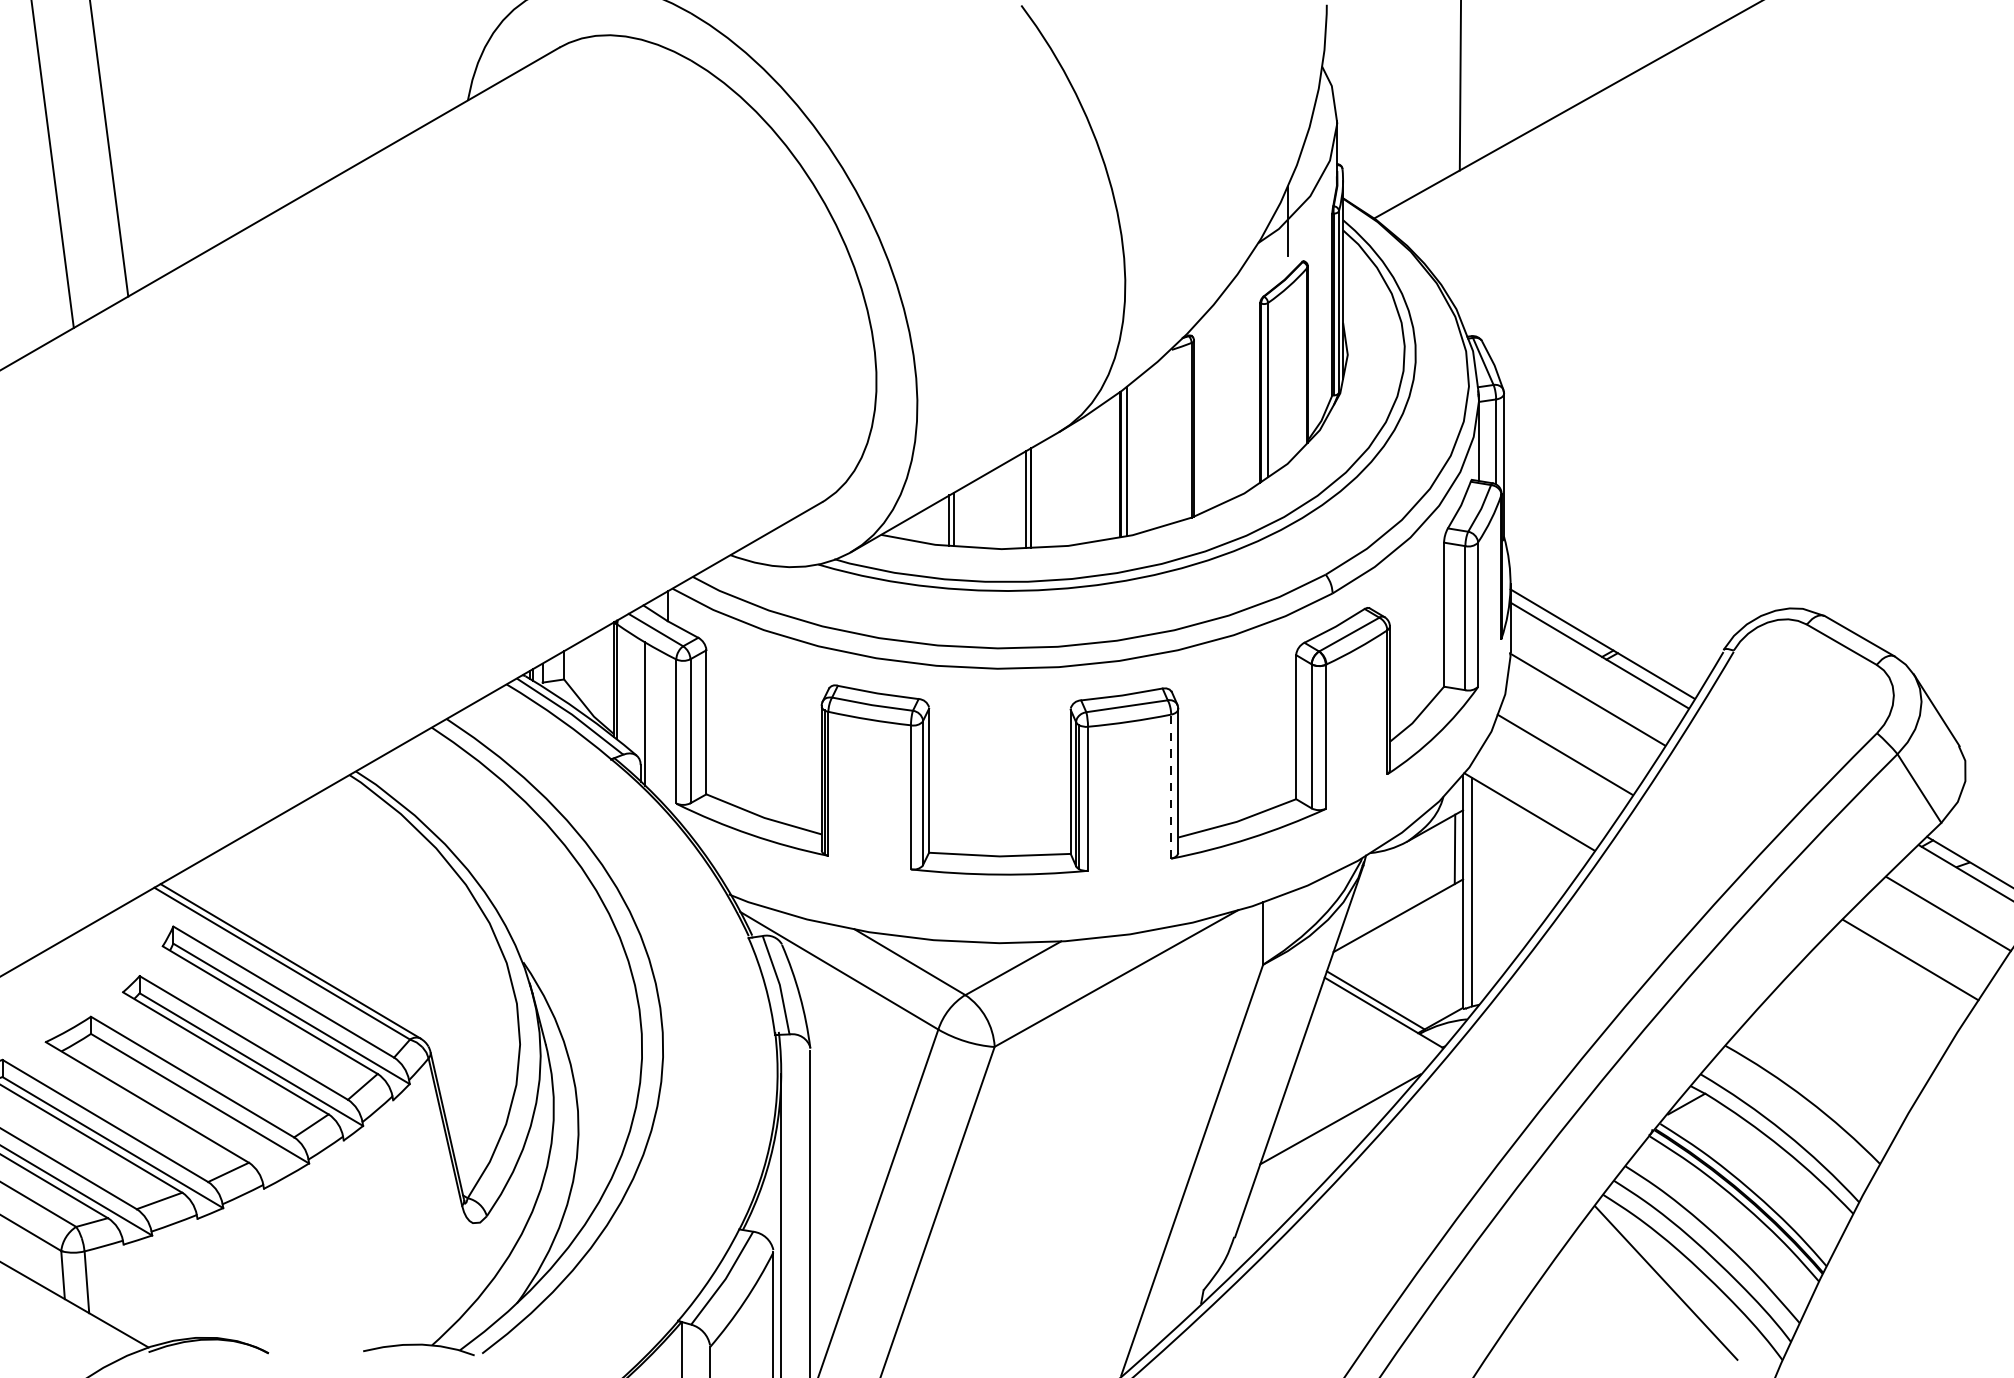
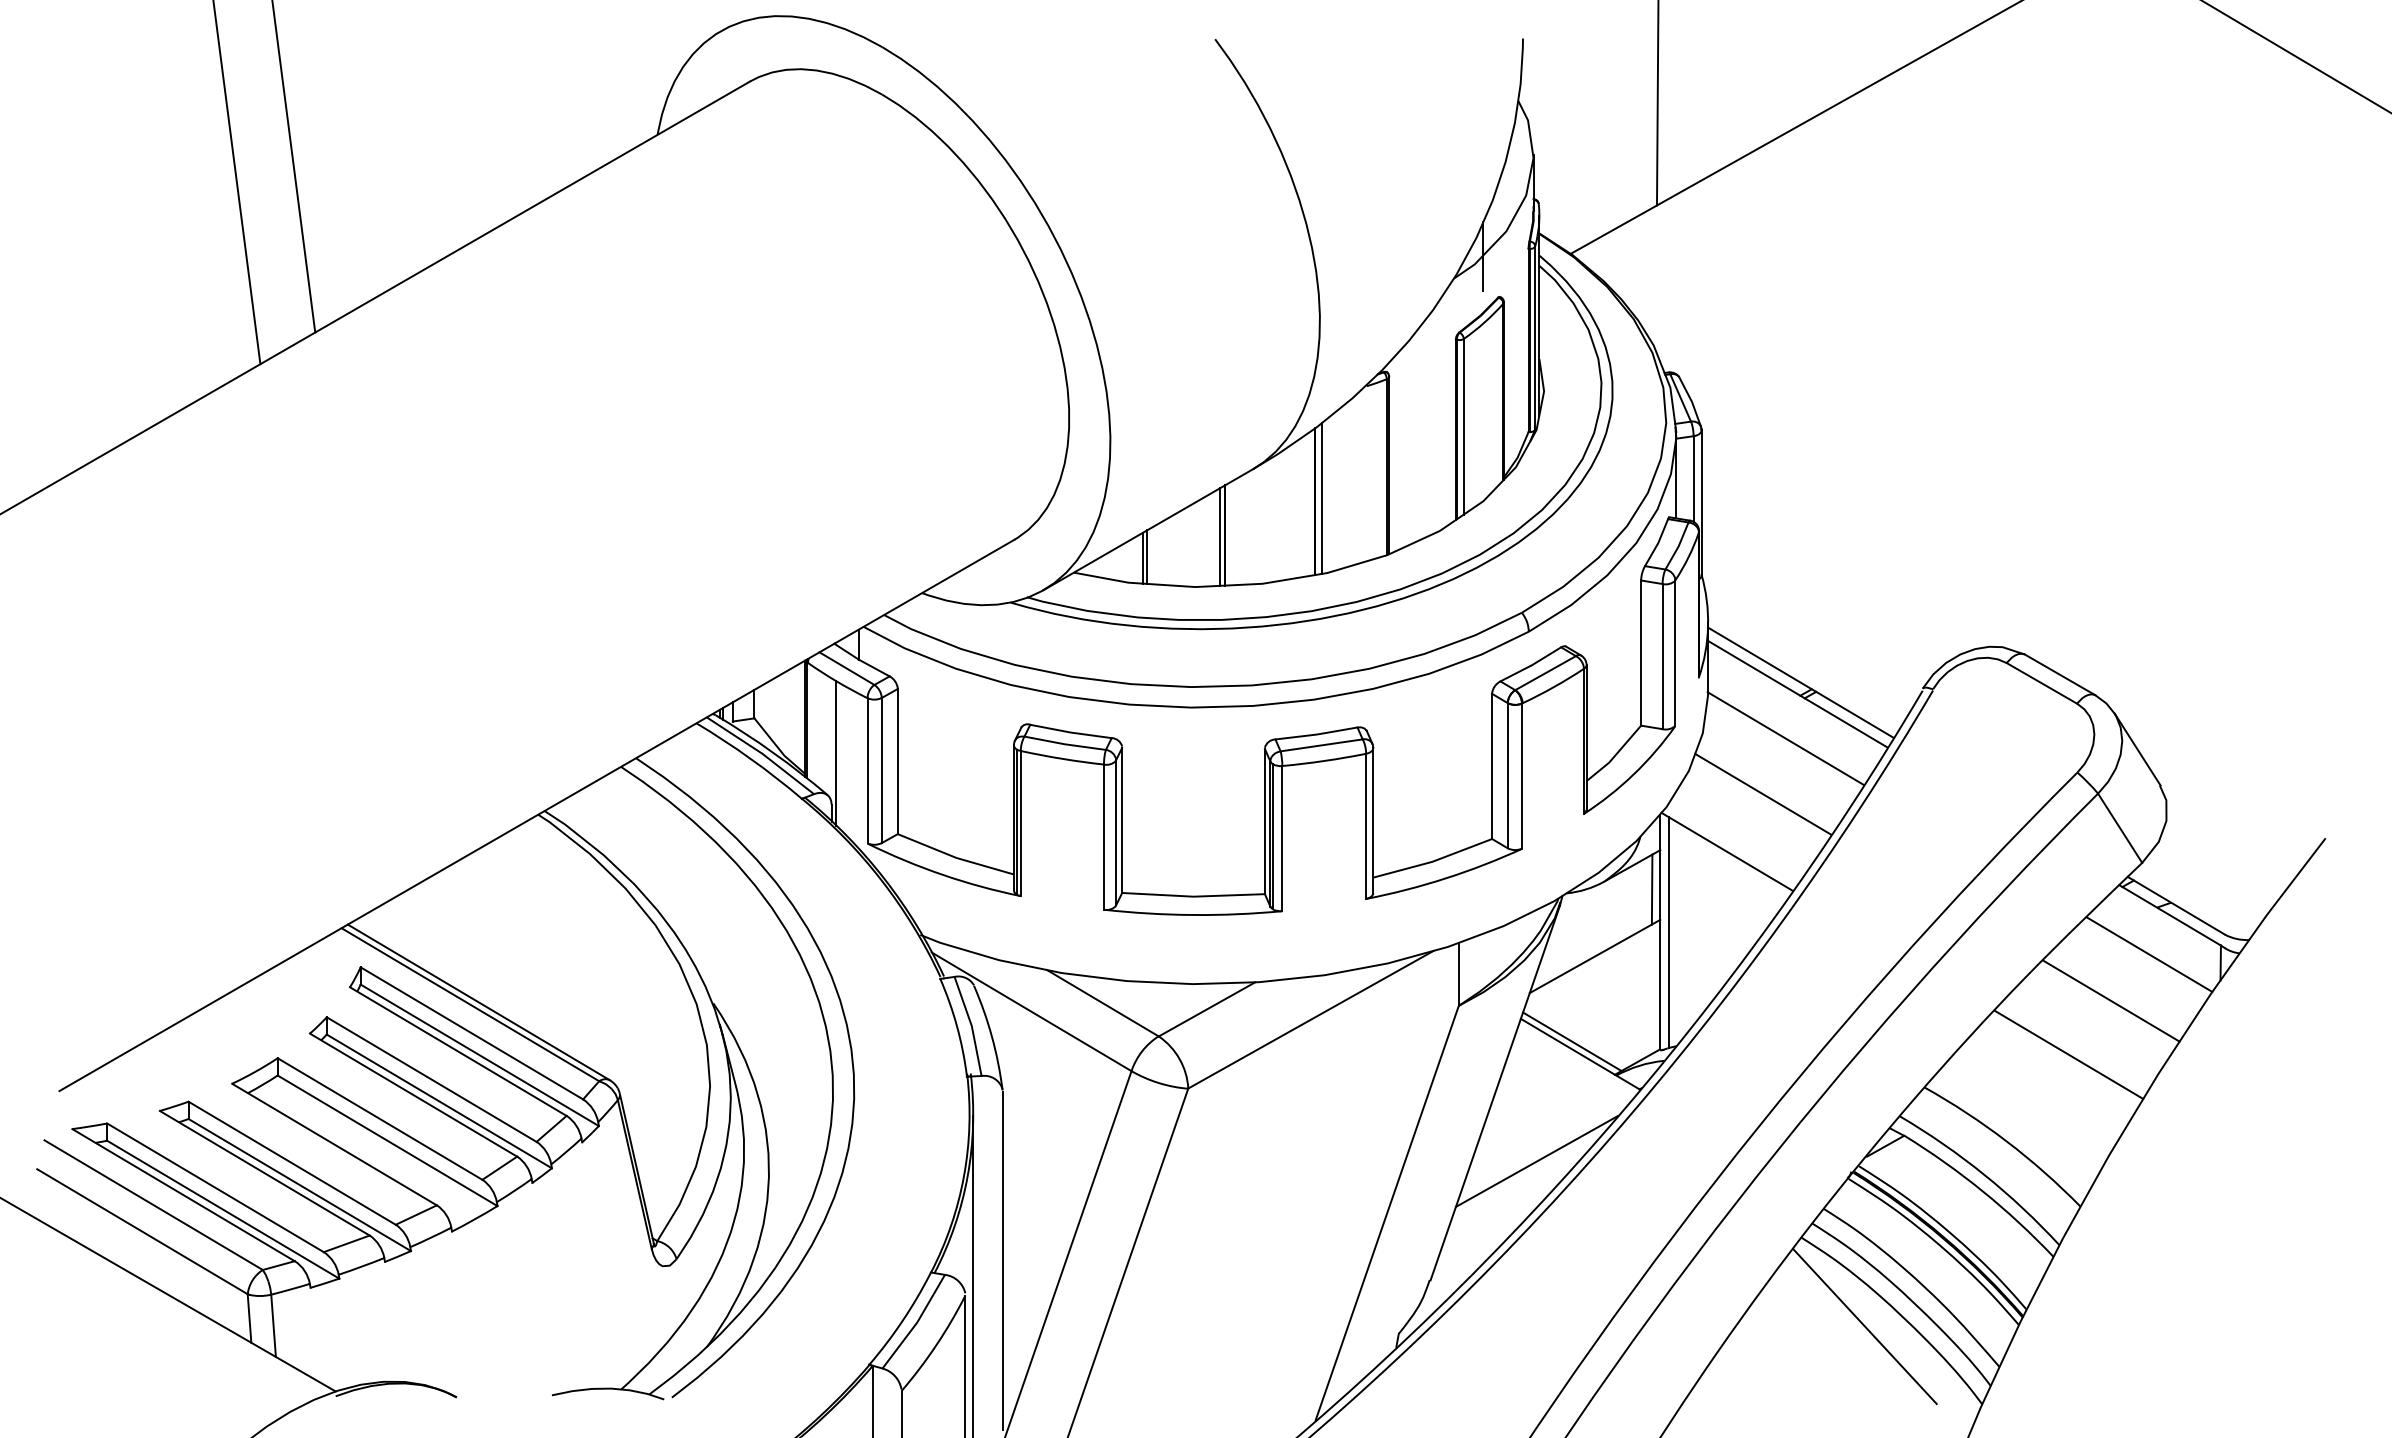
line: (1171, 786) -> (1366, 826), dashed -> solid
line: (1868, 1013) -> (2068, 1054), added

